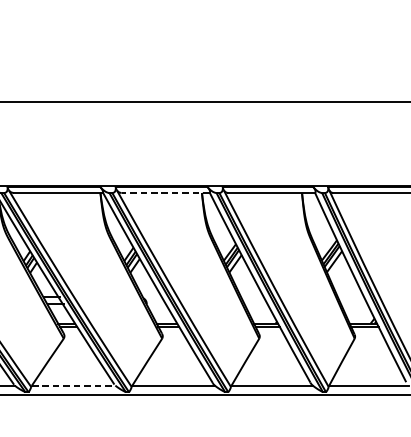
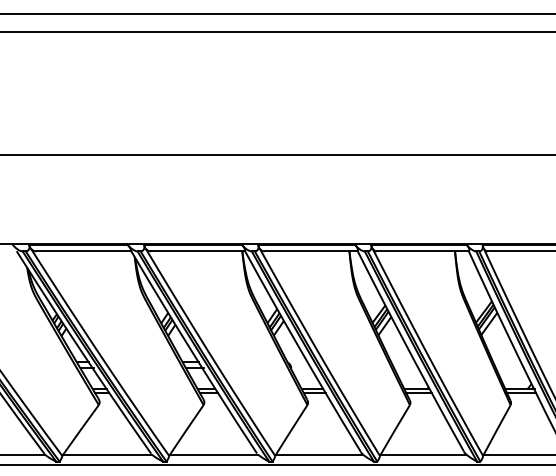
line: (165, 193) -> (310, 251), dashed -> solid
line: (74, 385) -> (214, 454), dashed -> solid

